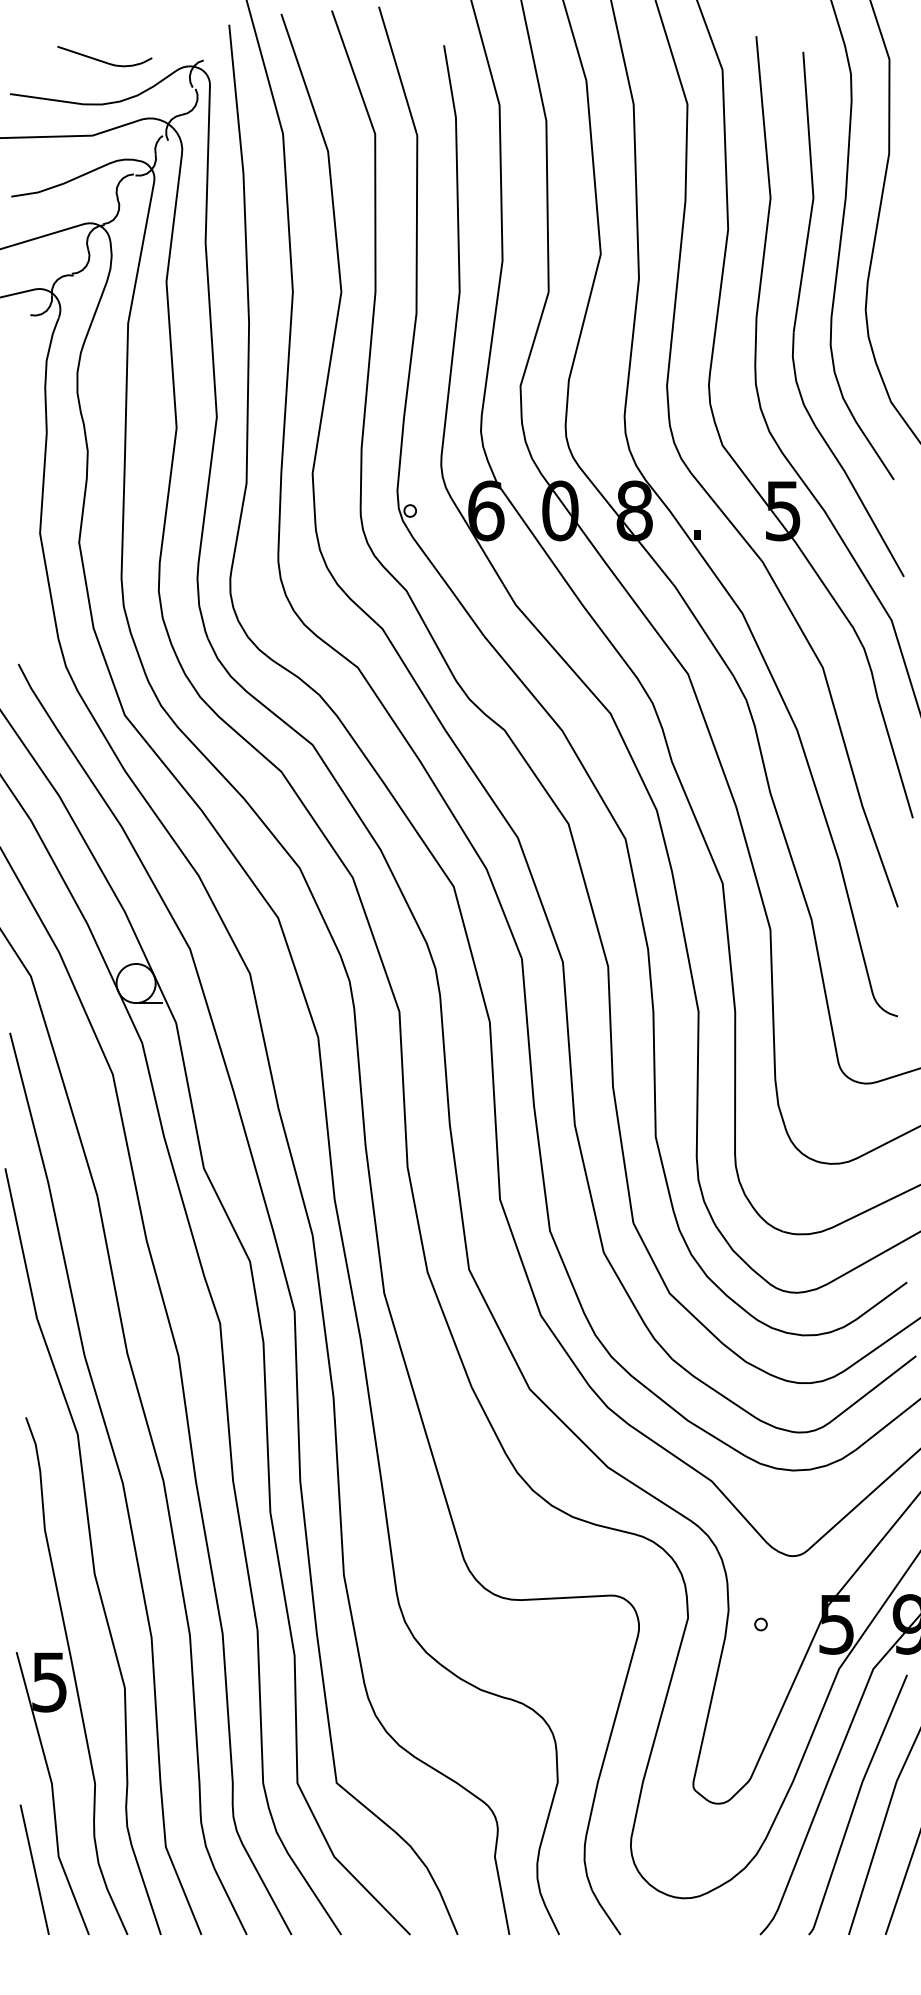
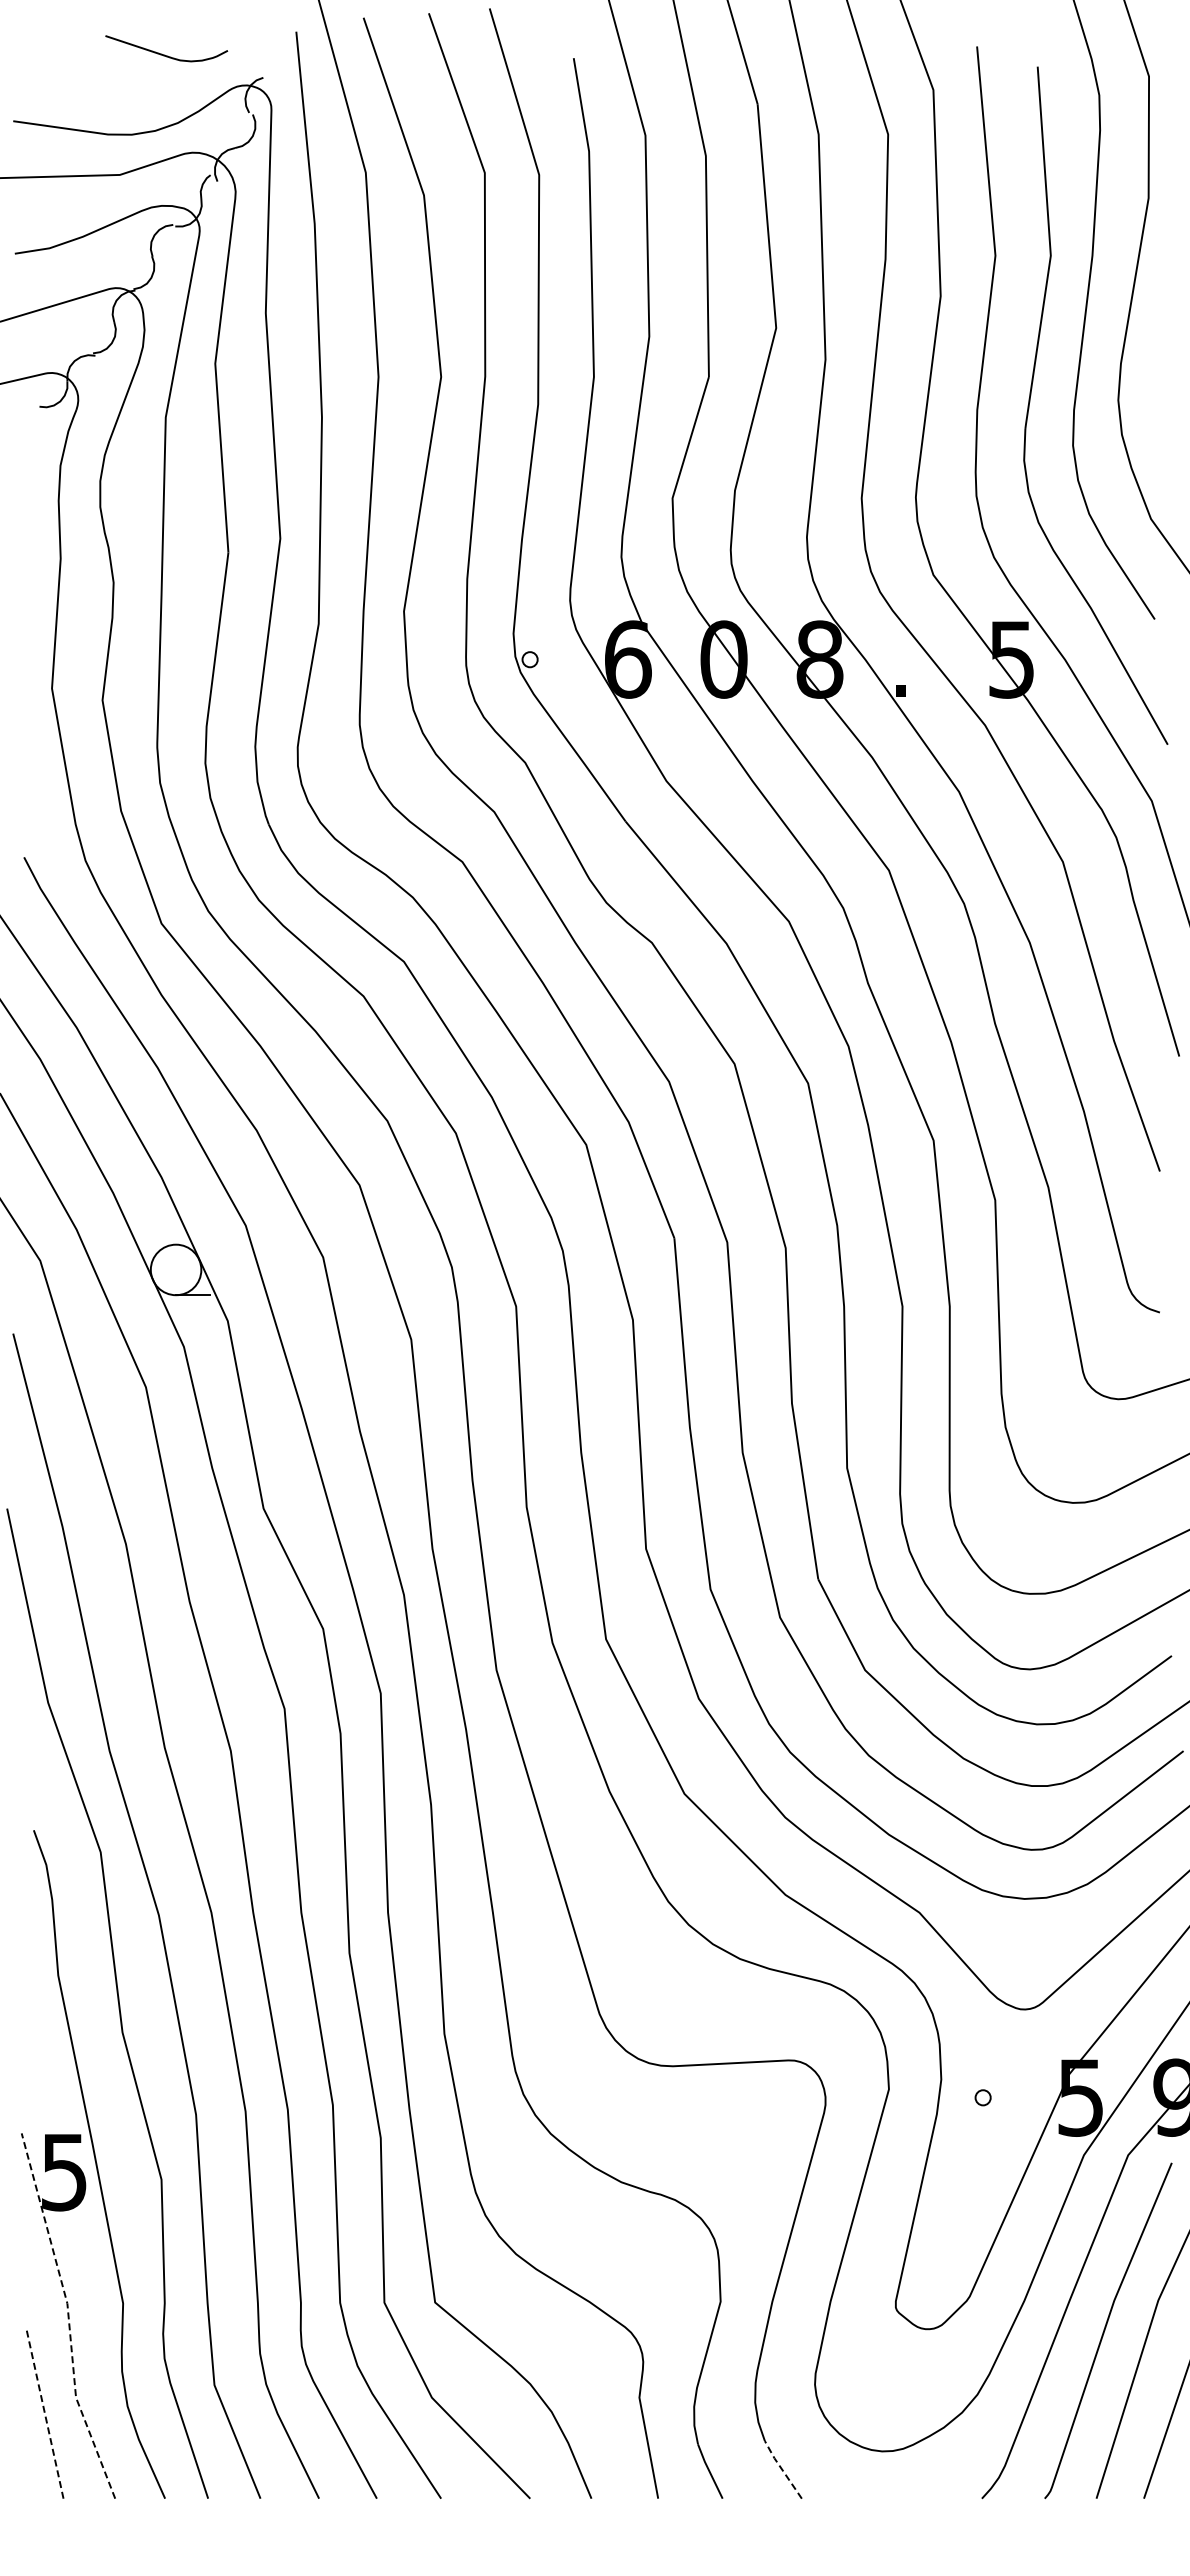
curve: (103, 60) -> (164, 54), moved
line: (52, 1793) -> (68, 2316), solid -> dashed
line: (35, 1869) -> (45, 2414), solid -> dashed
line: (605, 1912) -> (782, 2469), solid -> dashed

